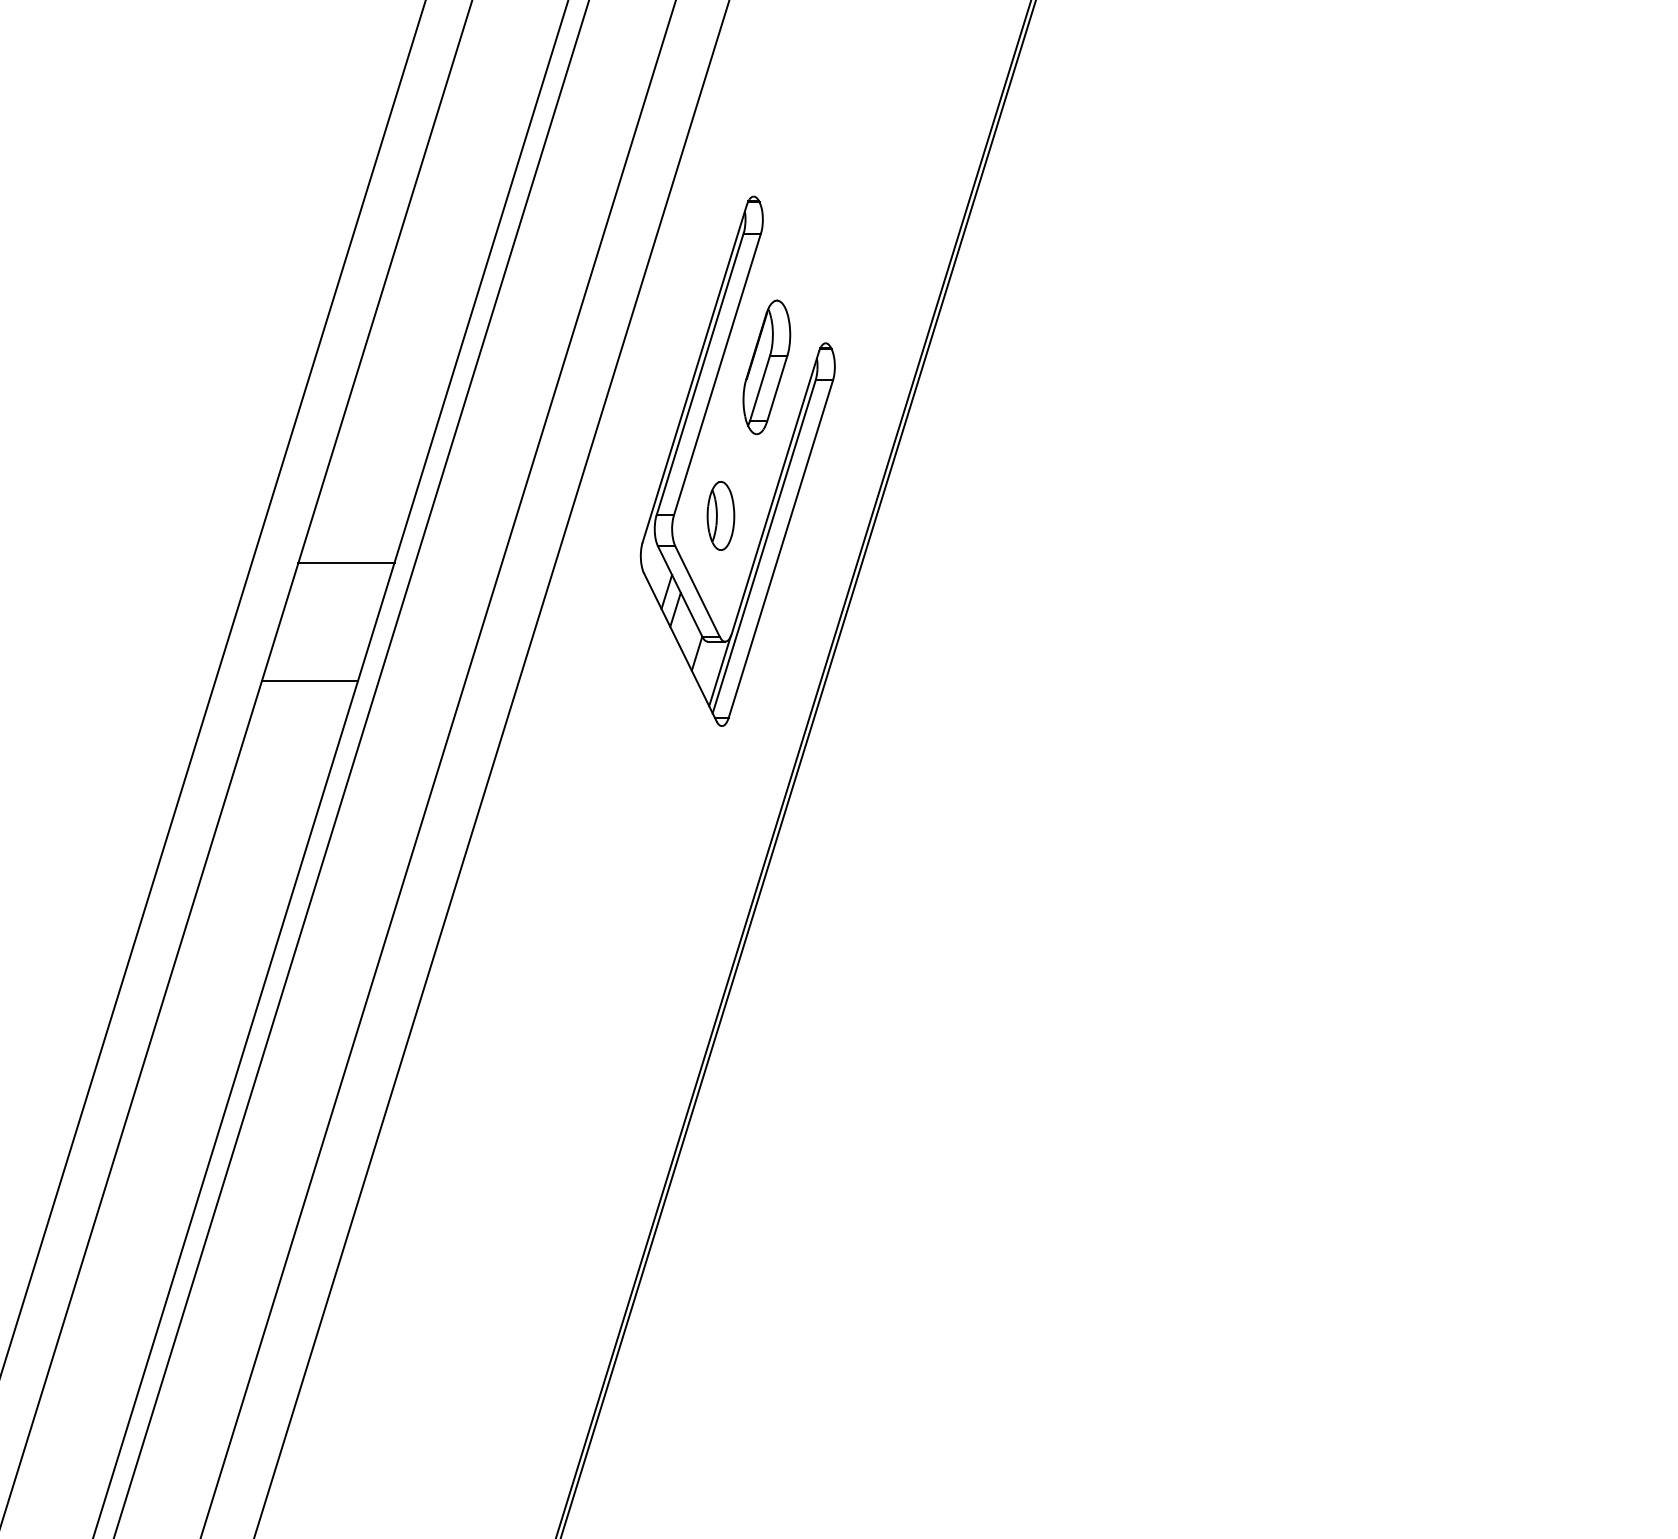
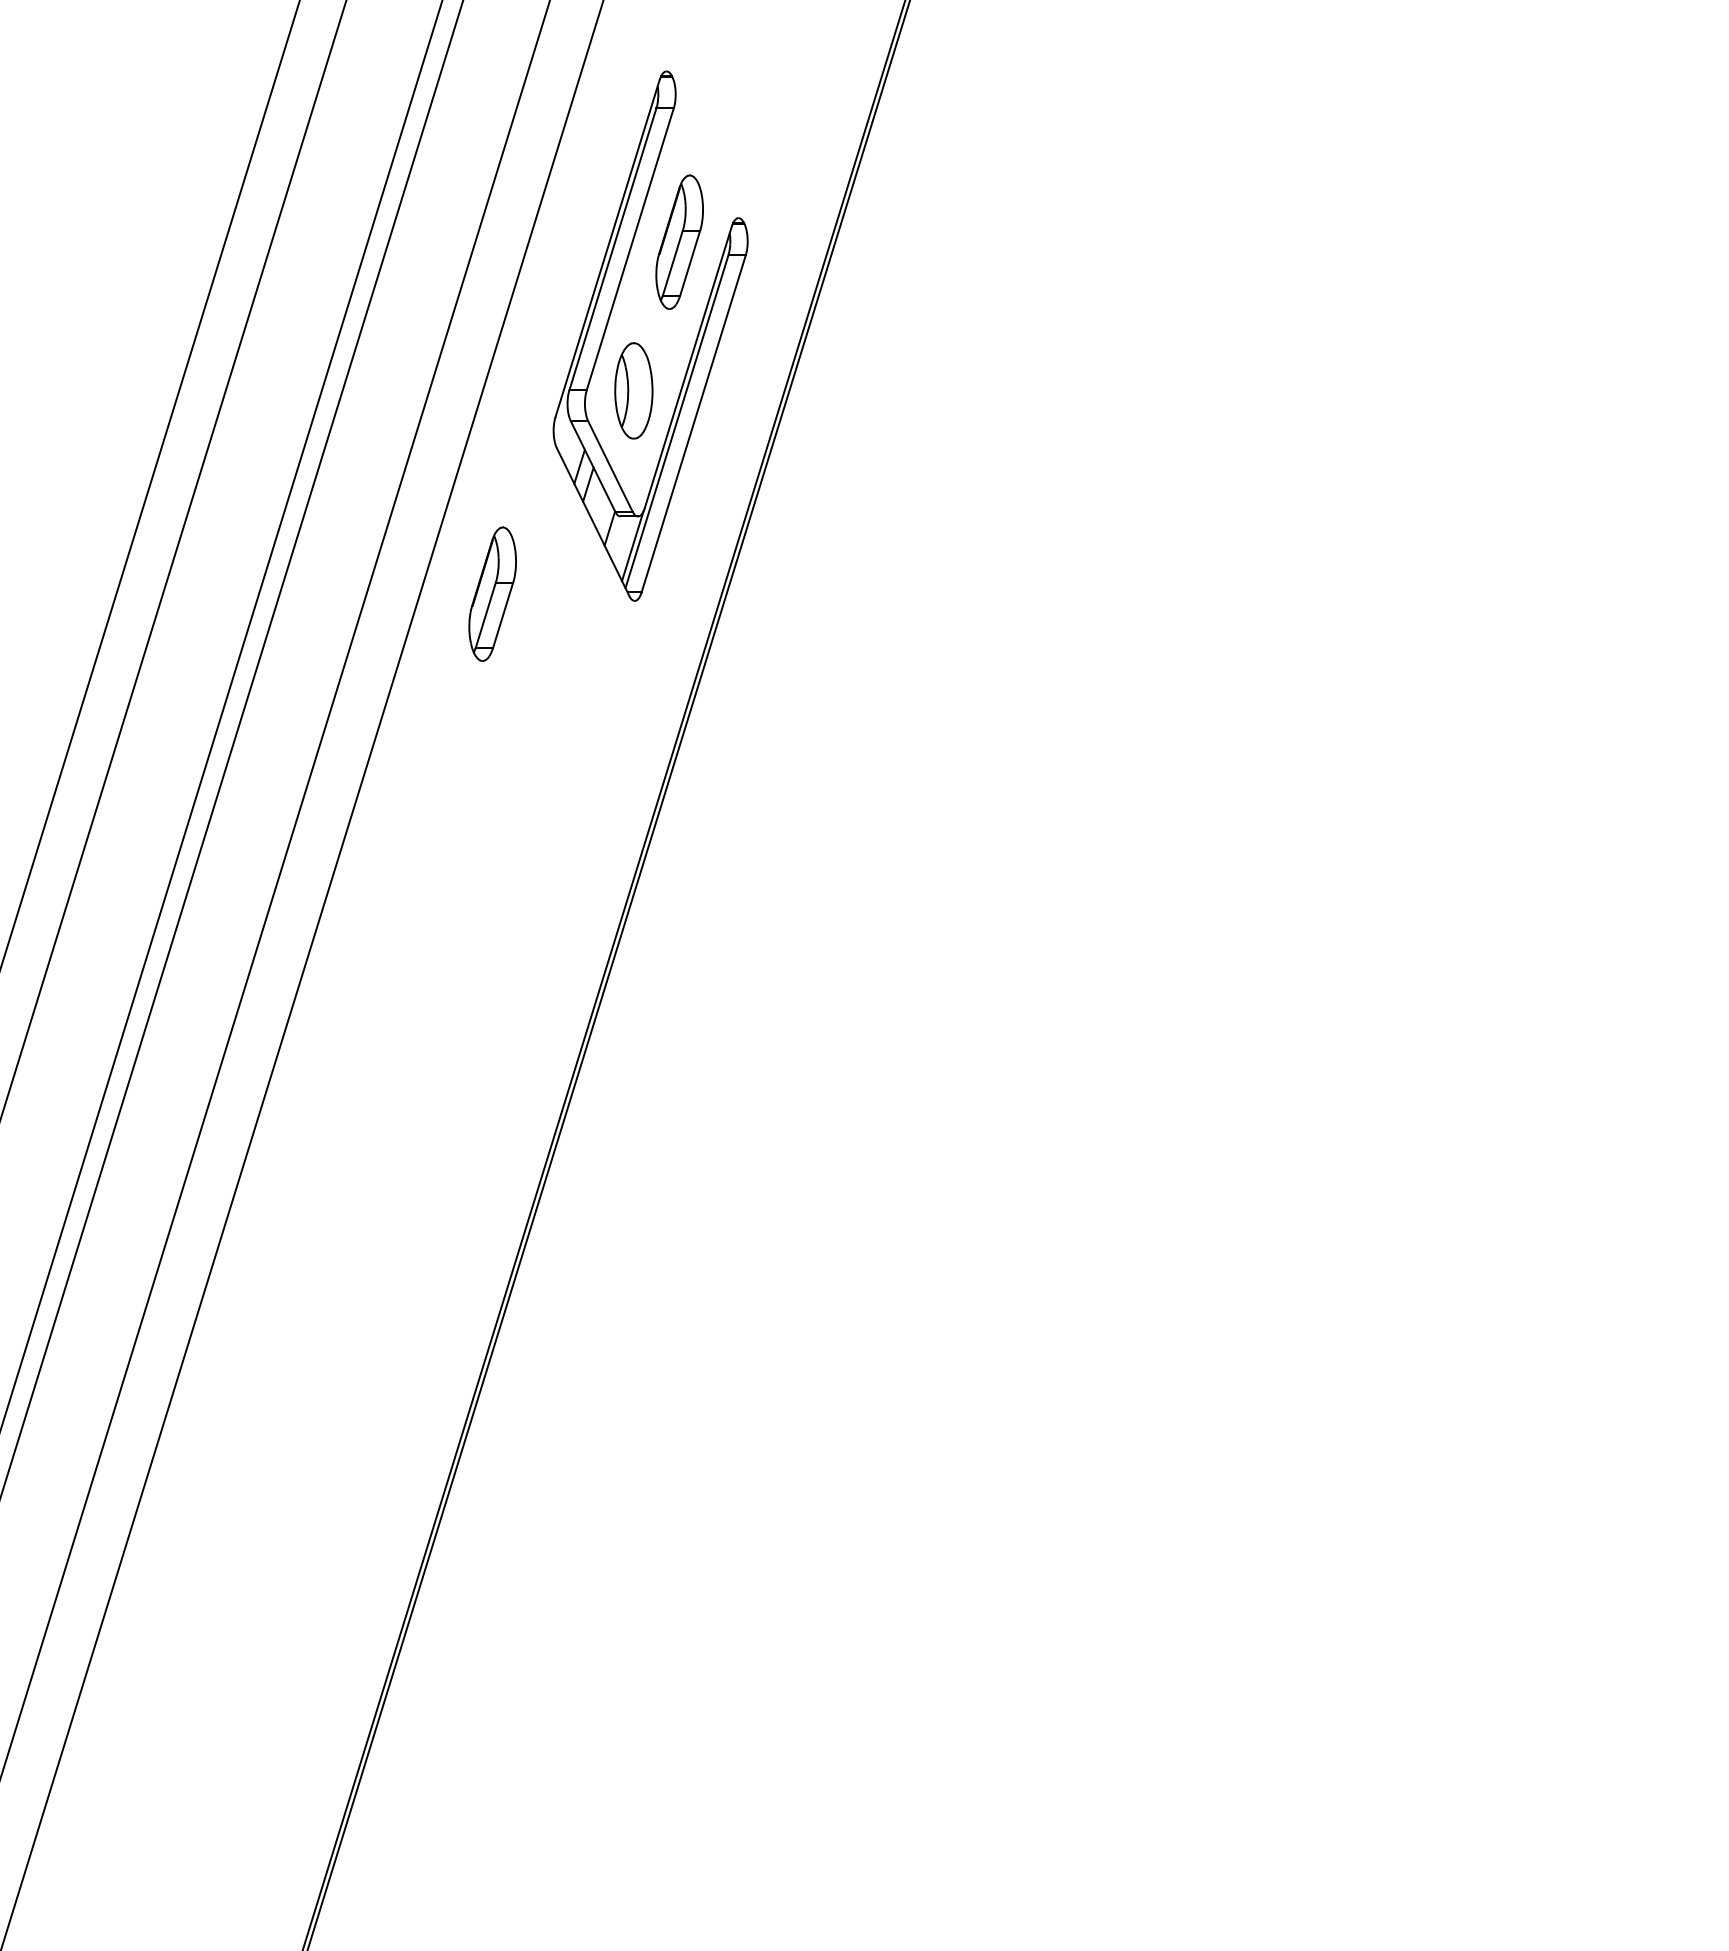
part: (720, 515) -> (633, 390), size x1.4
line: (346, 562) -> (259, 437), removed
line: (309, 681) -> (222, 556), removed
part: (579, 718) -> (492, 593), added

